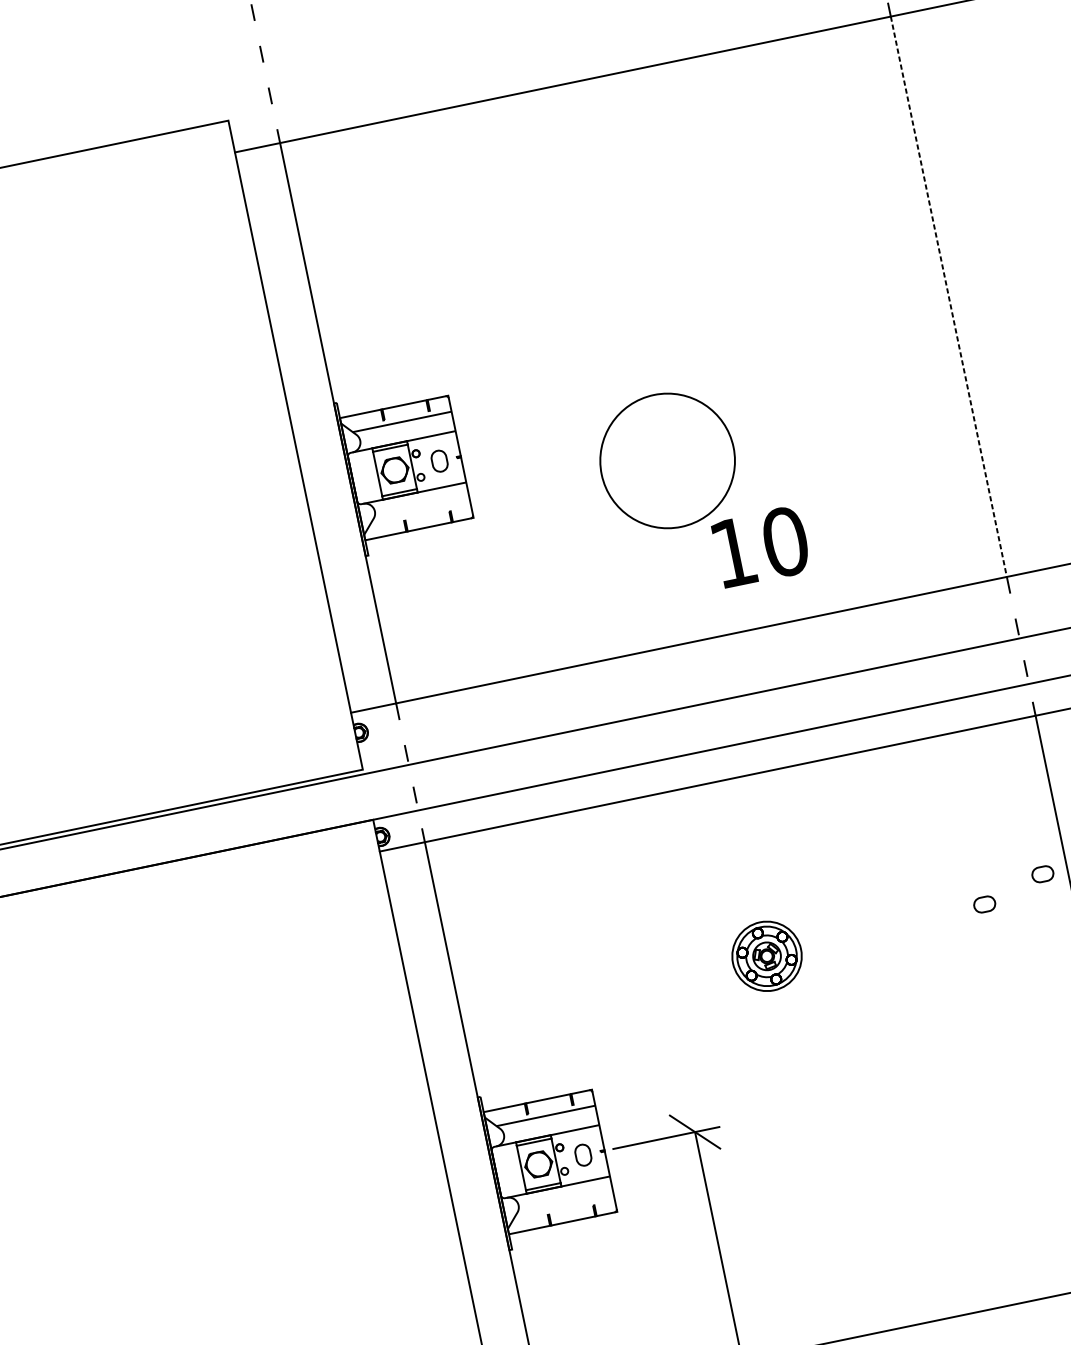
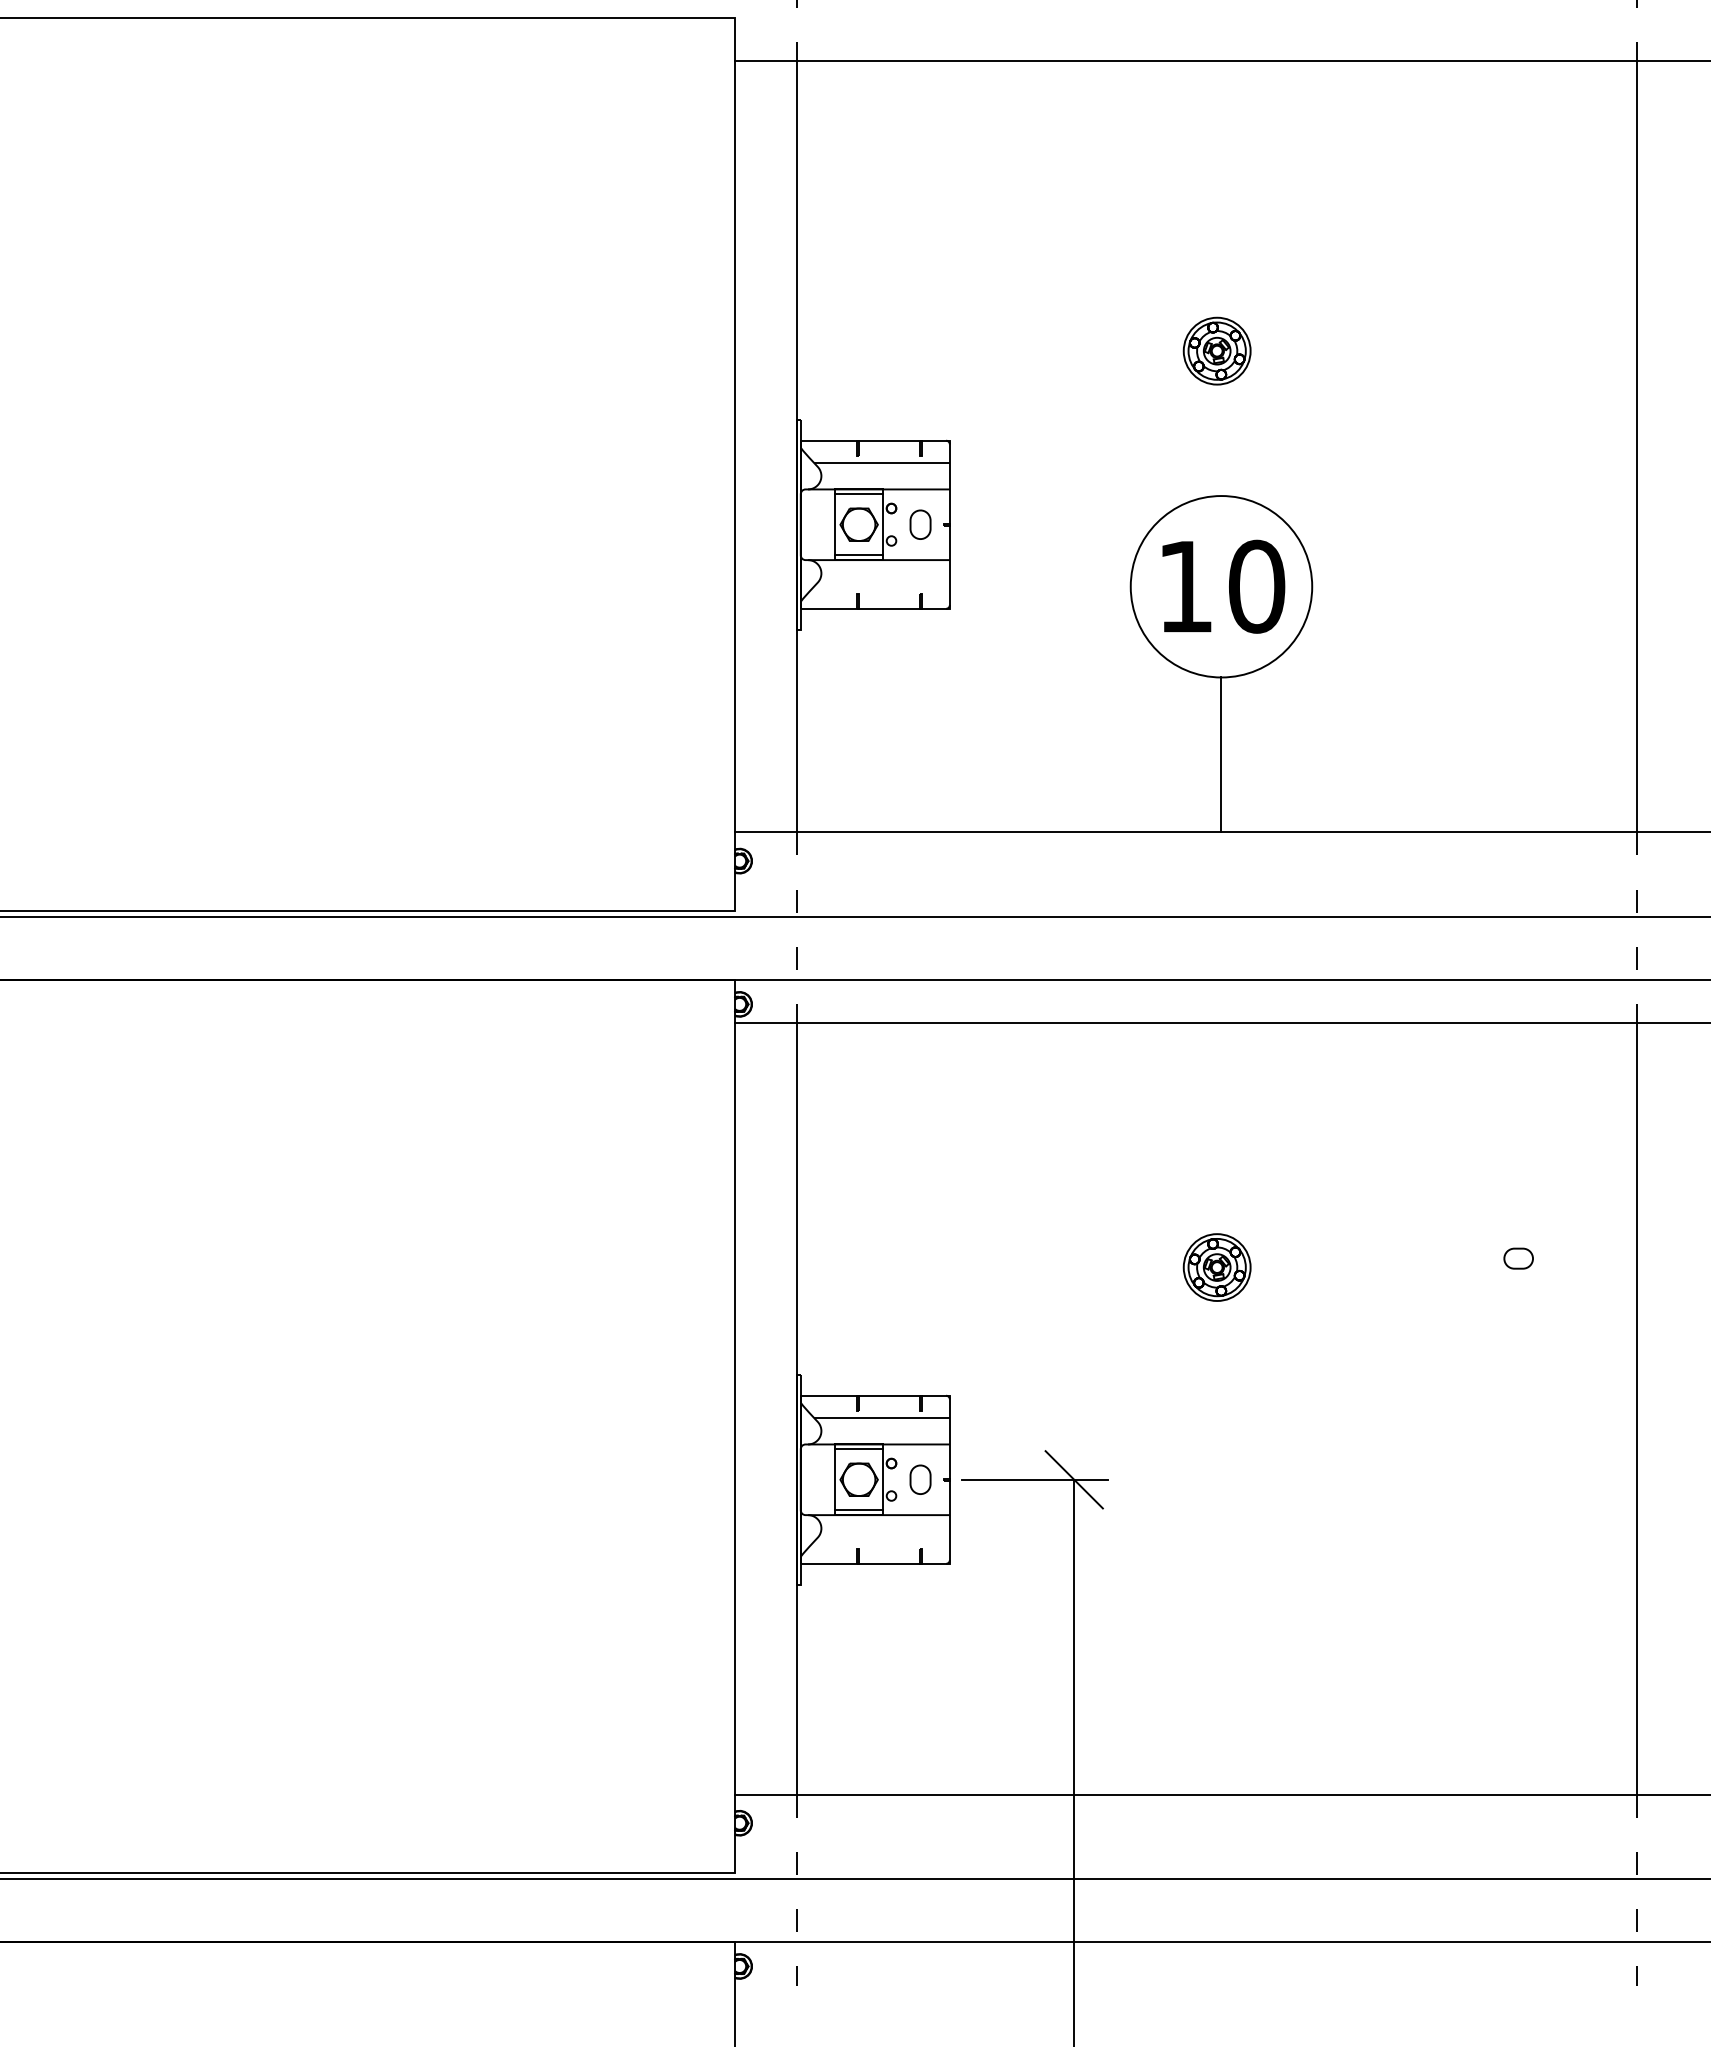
part: (628, 290) -> (1216, 350), added
line: (948, 296) -> (1637, 446), dashed -> solid
text: (761, 546) -> (1223, 586), moved
line: (692, 582) -> (1221, 754), added
part: (1042, 874) -> (1603, 1234), removed
part: (766, 956) -> (1216, 1267), size x0.71

